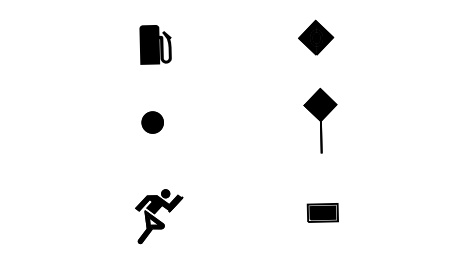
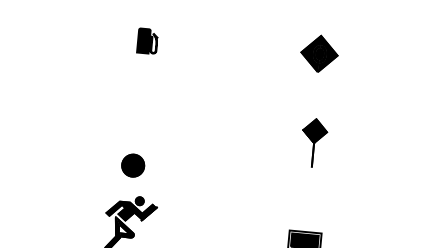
part: (155, 44) -> (147, 40), size x0.6
part: (320, 120) -> (313, 142), size x0.7
part: (152, 122) -> (132, 165), moved

